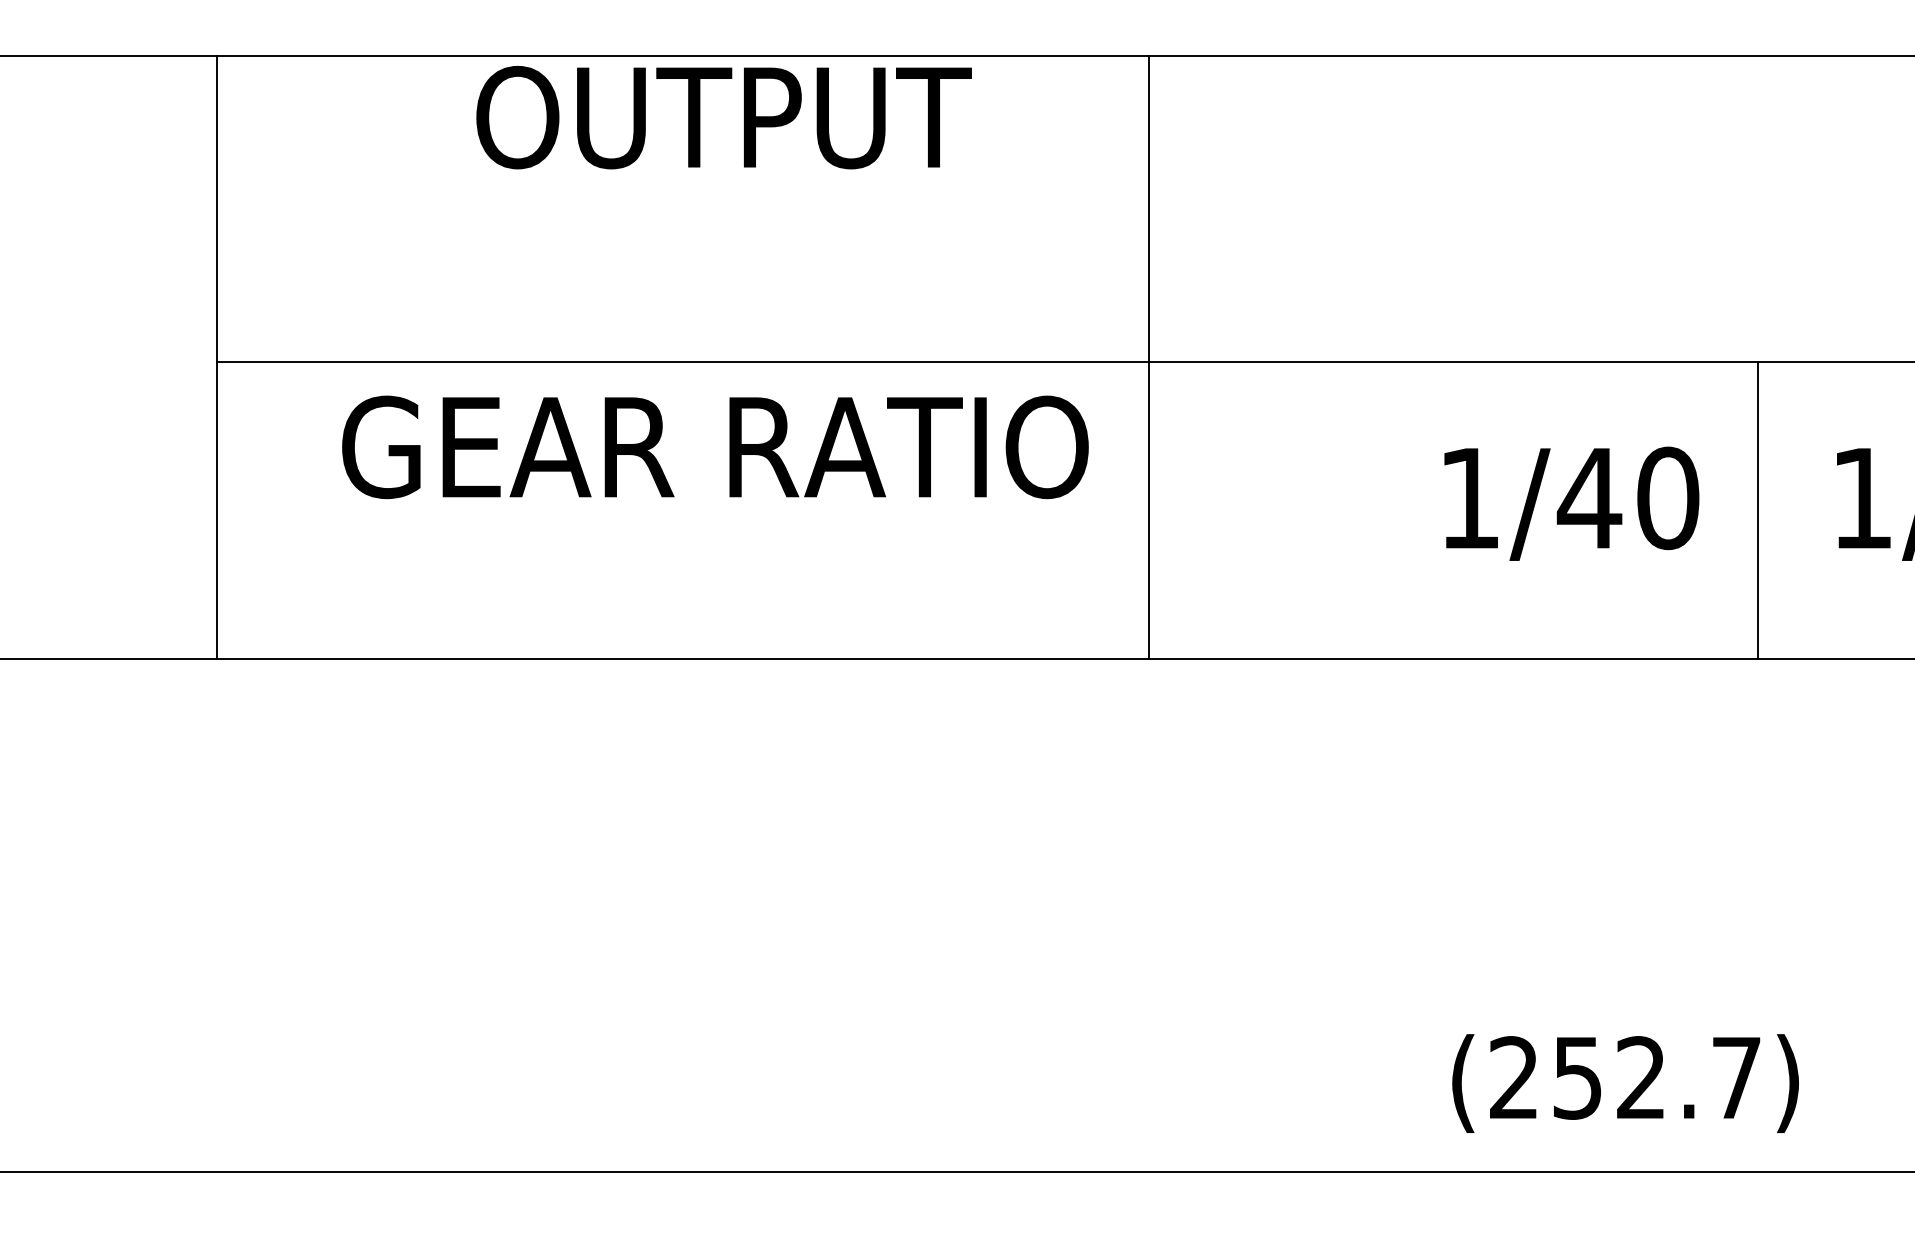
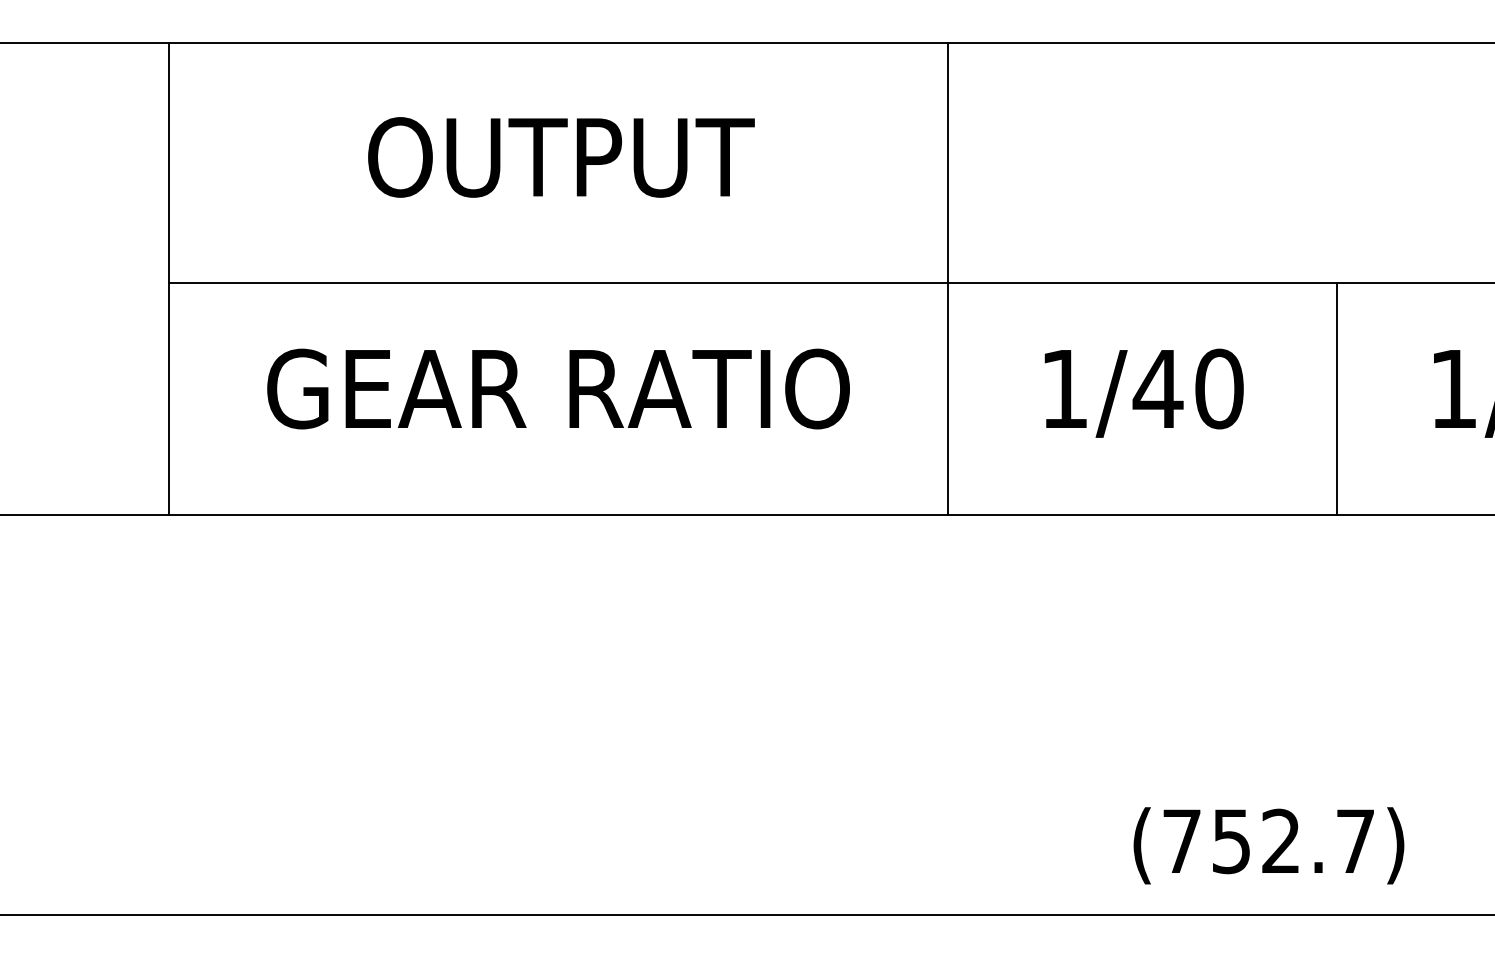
text: (723, 117) -> (560, 157), moved
line: (1148, 357) -> (947, 279), moved
text: (715, 447) -> (558, 389), moved
text: (1571, 503) -> (1143, 393), moved
line: (1757, 510) -> (1336, 398), moved
text: (1513, 1077) -> (1181, 841), (252.7) -> (752.7)

